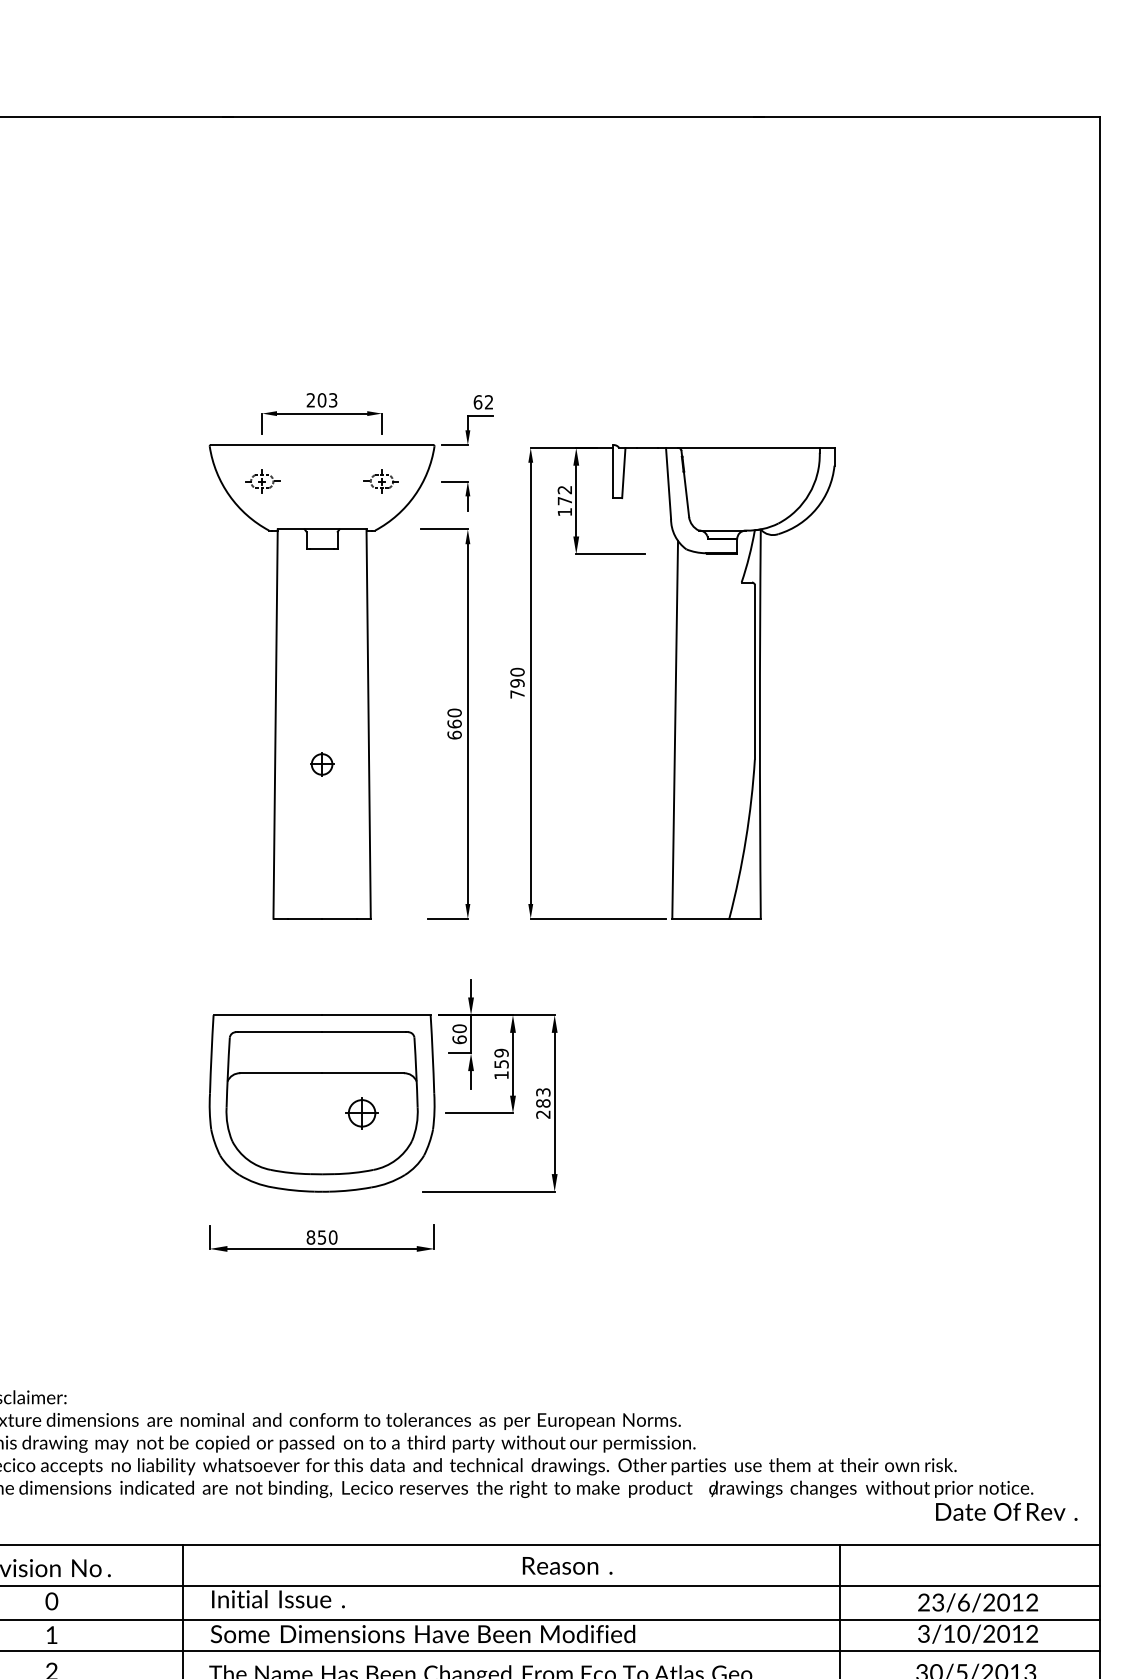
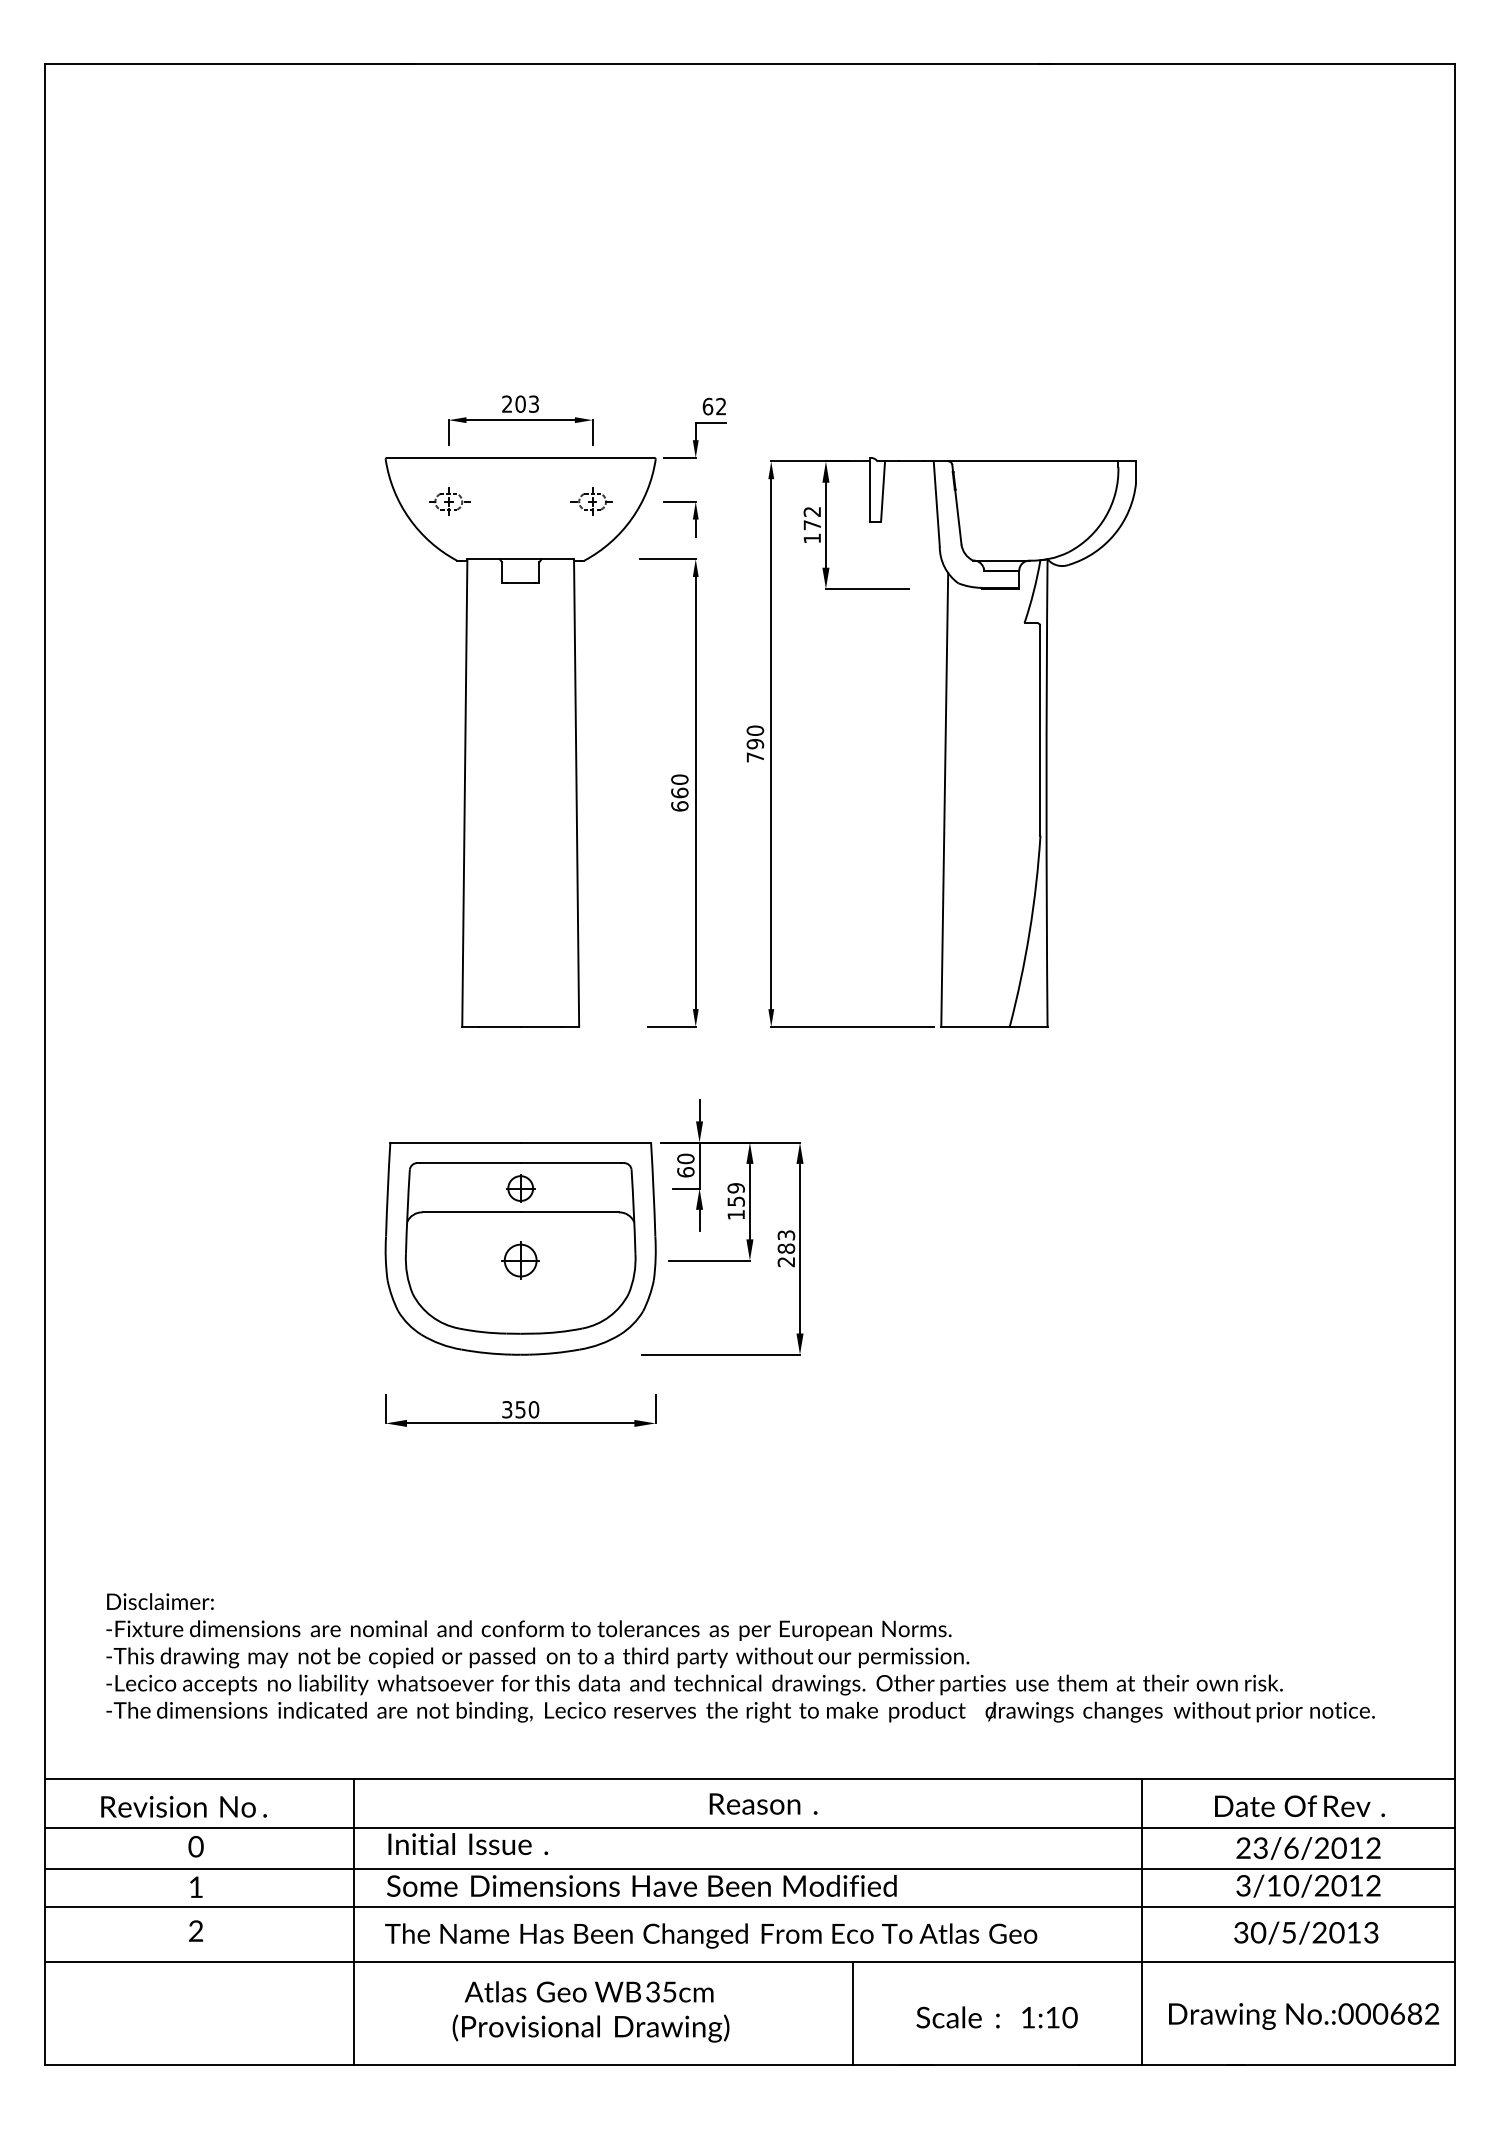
part: (321, 764) -> (520, 1188), moved
part: (361, 1113) -> (520, 1260), moved
text: (311, 1237) -> (507, 1409), 850 -> 350
text: (1006, 1512) -> (1299, 1806), moved
text: (567, 1565) -> (763, 1803), moved

